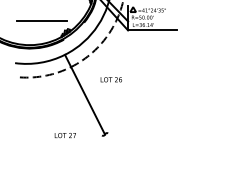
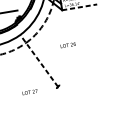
line: (152, 30) -> (79, 7), solid -> dashed
text: (110, 79) -> (67, 45), moved
line: (85, 94) -> (39, 60), solid -> dashed

